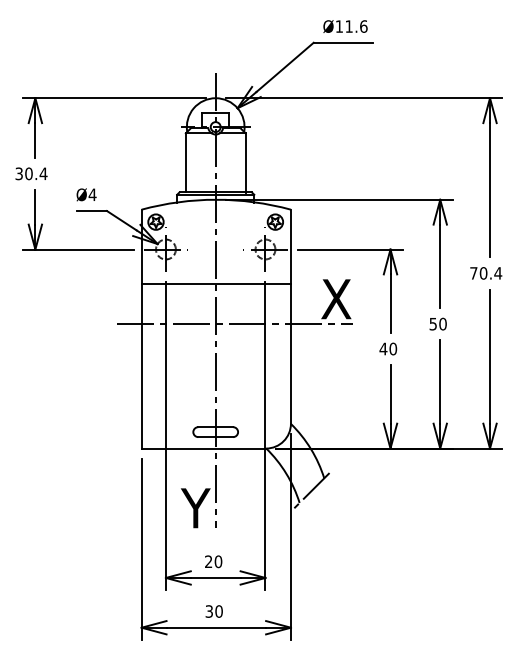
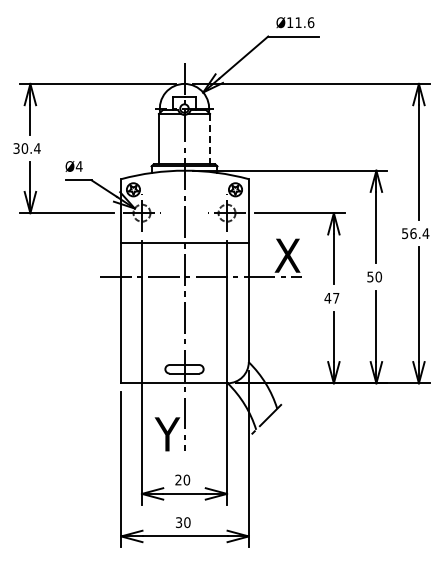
line: (246, 163) -> (210, 139), solid -> dashed
text: (478, 273) -> (409, 233), 70.4 -> 56.4
text: (393, 348) -> (336, 297), 40 -> 47

